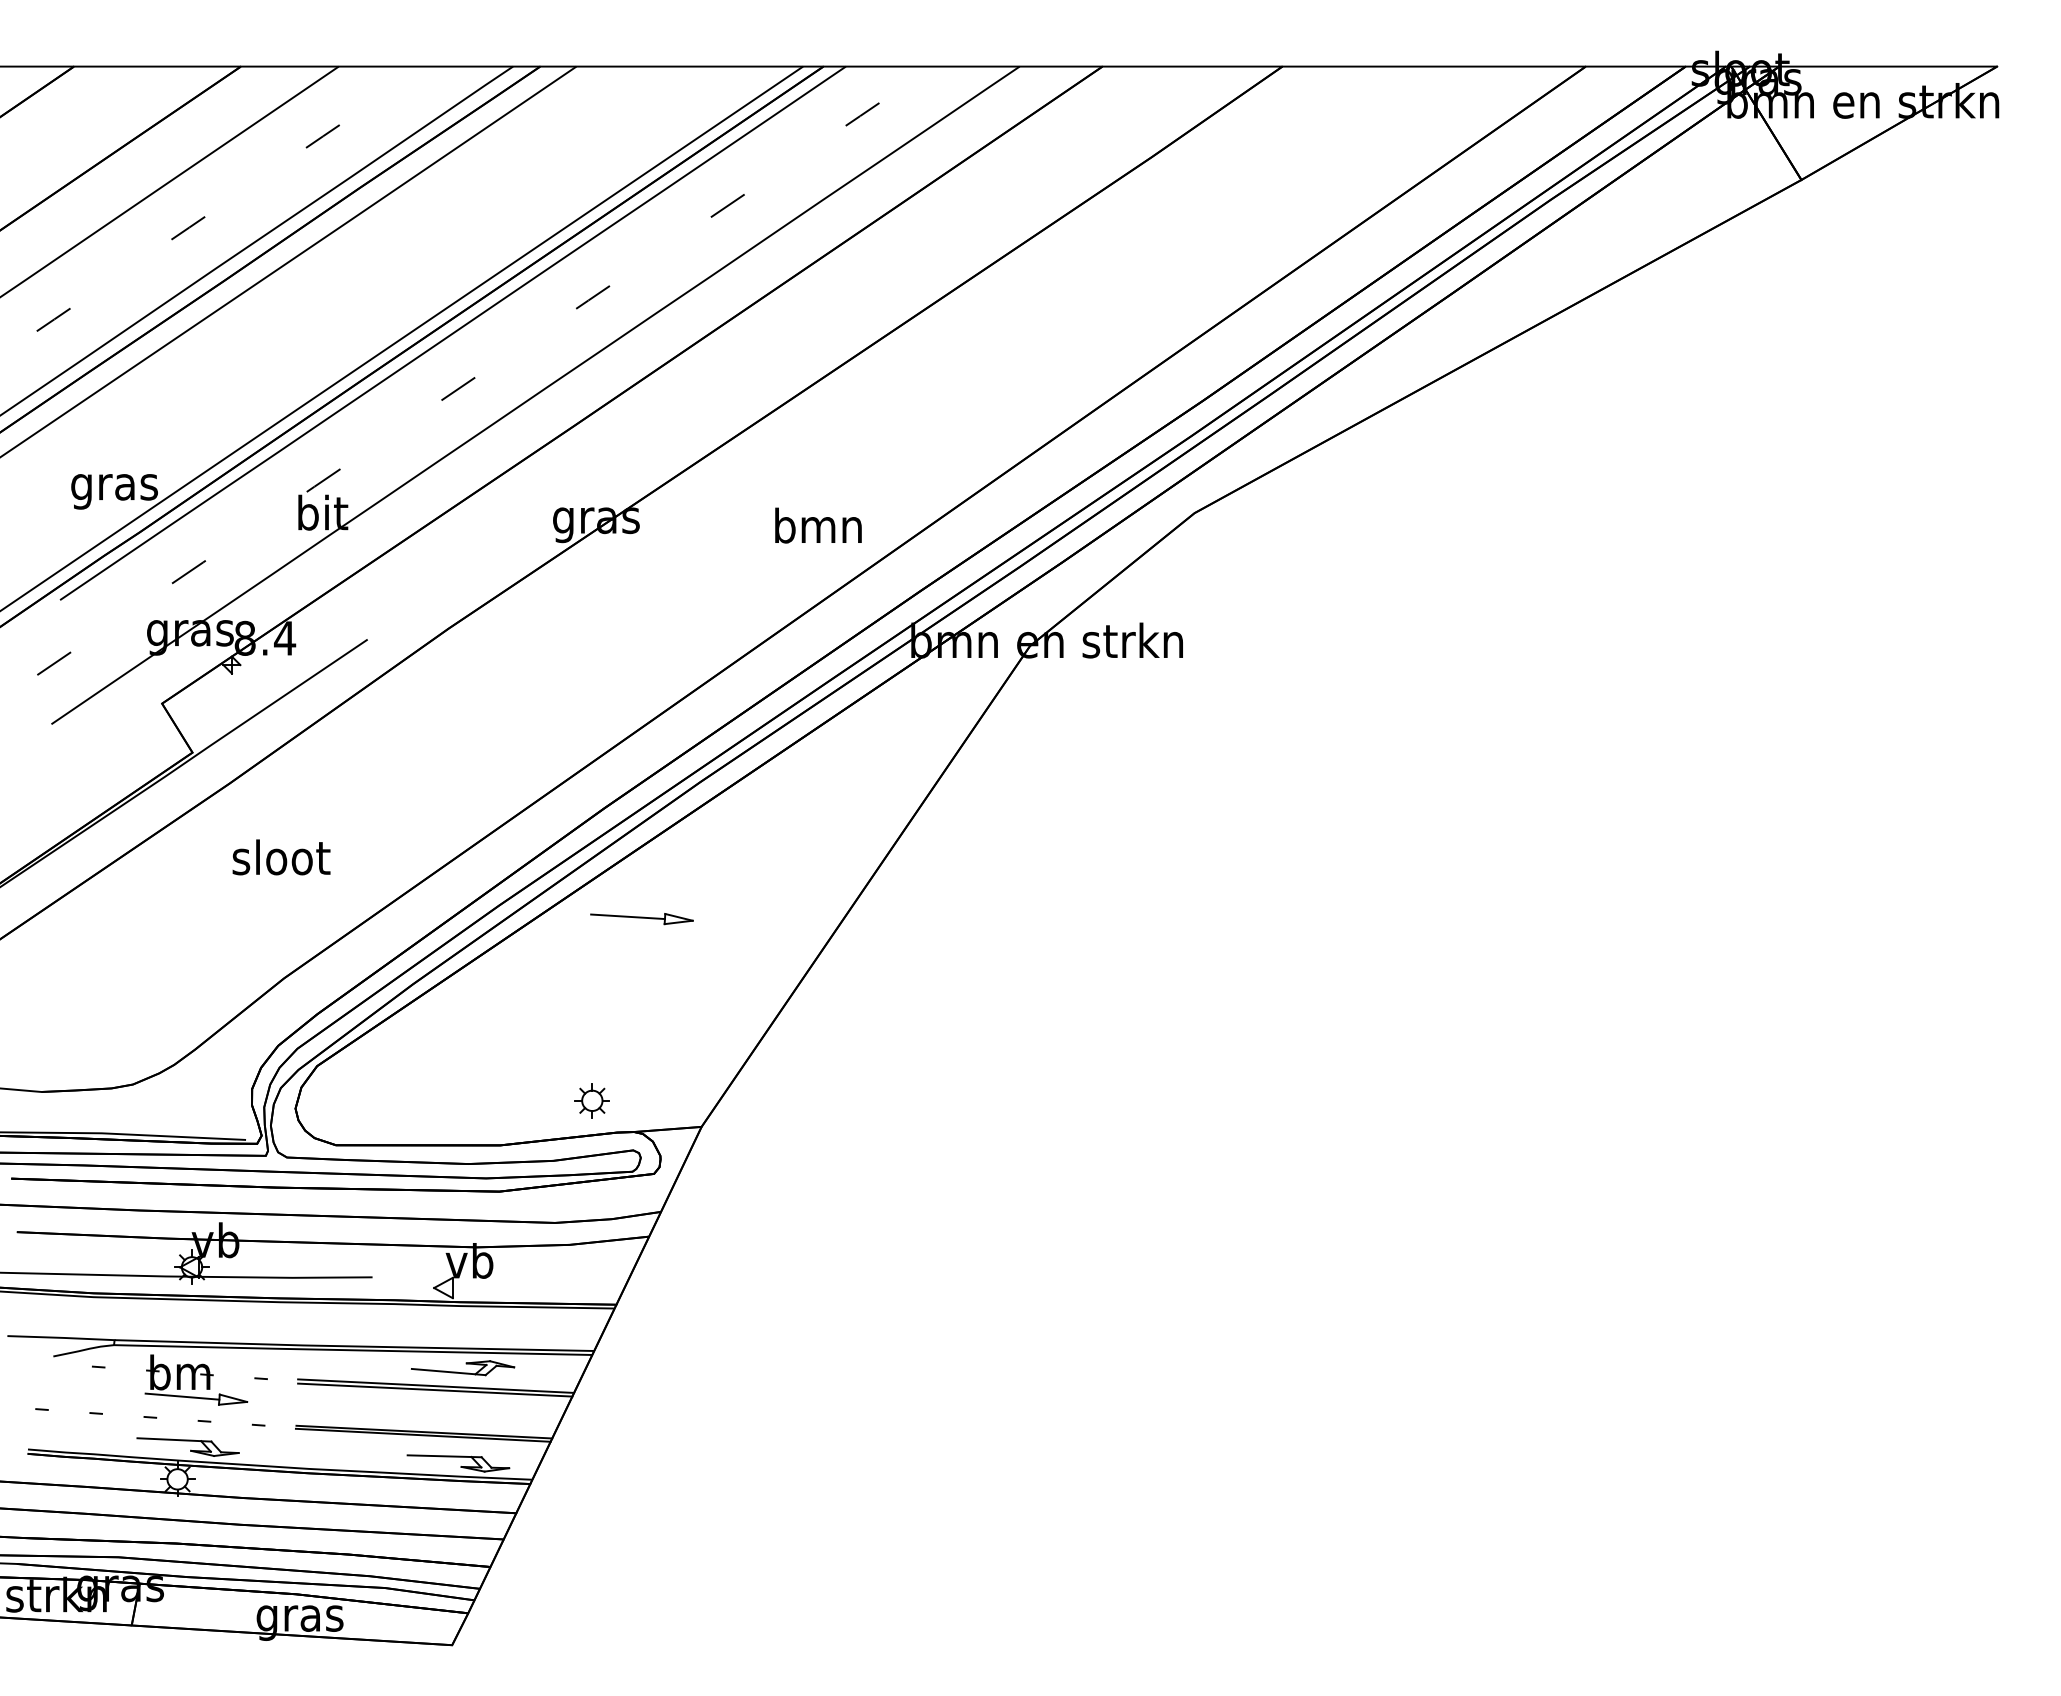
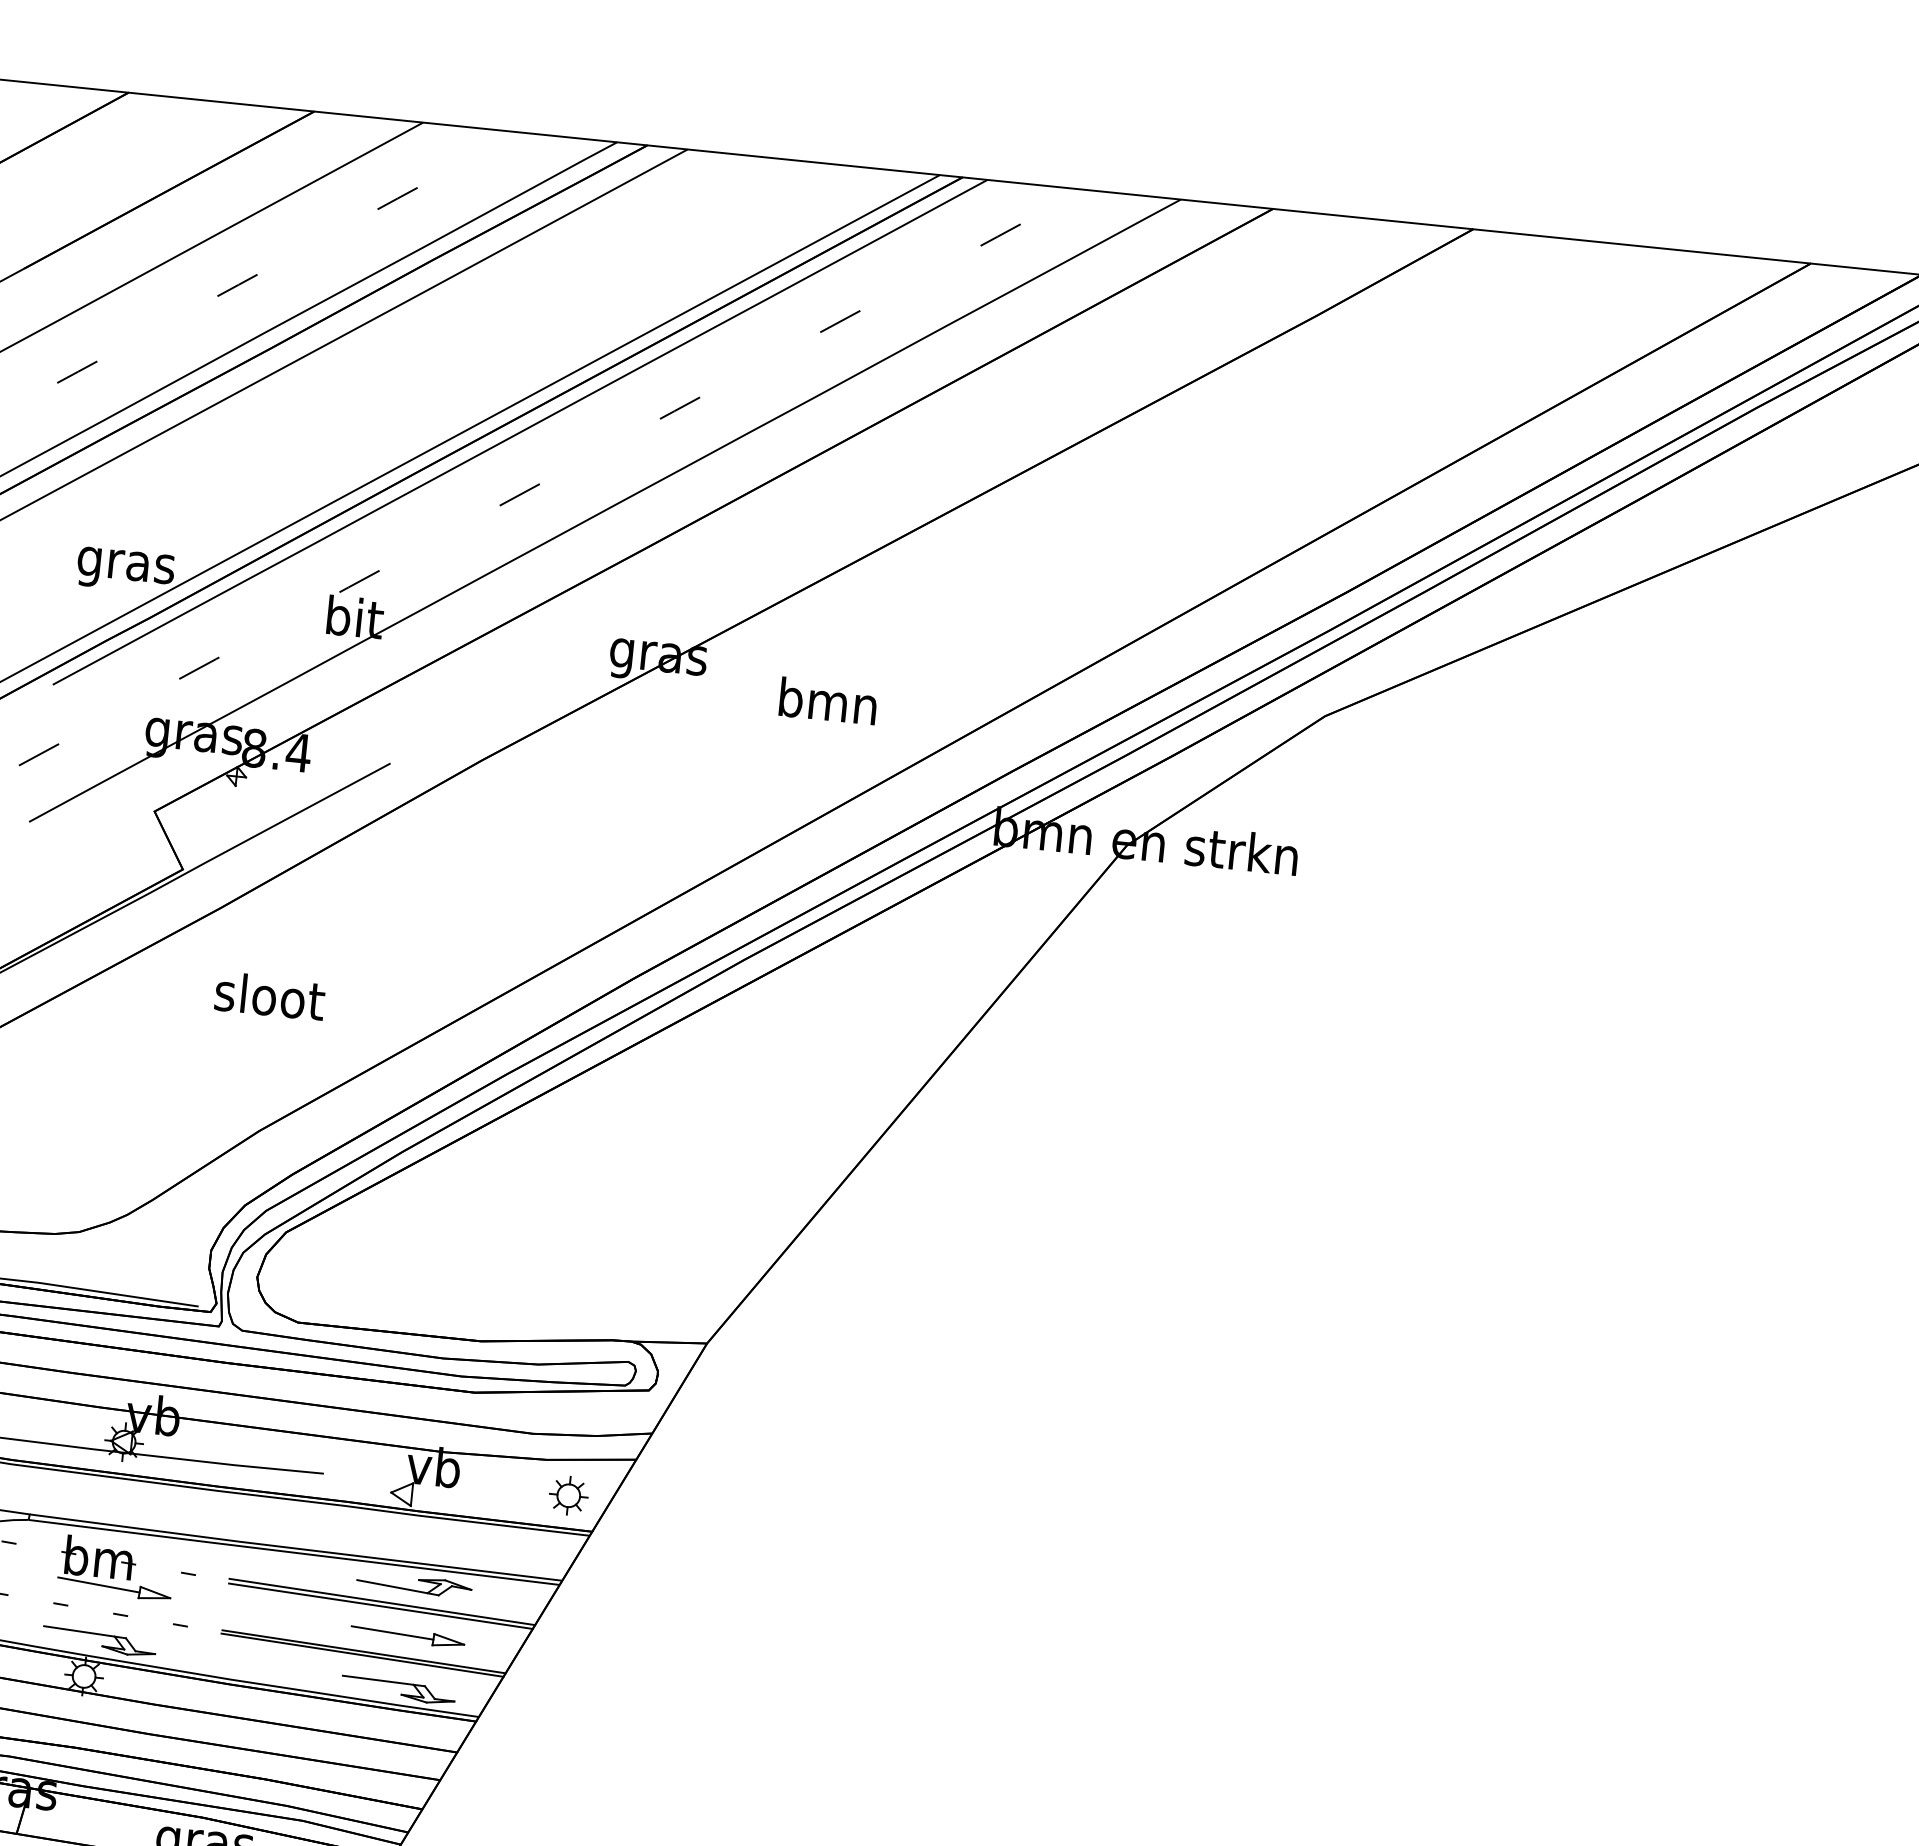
text: (818, 525) -> (828, 701), moved
part: (641, 919) -> (407, 1637), moved
part: (591, 1100) -> (567, 1495), moved

